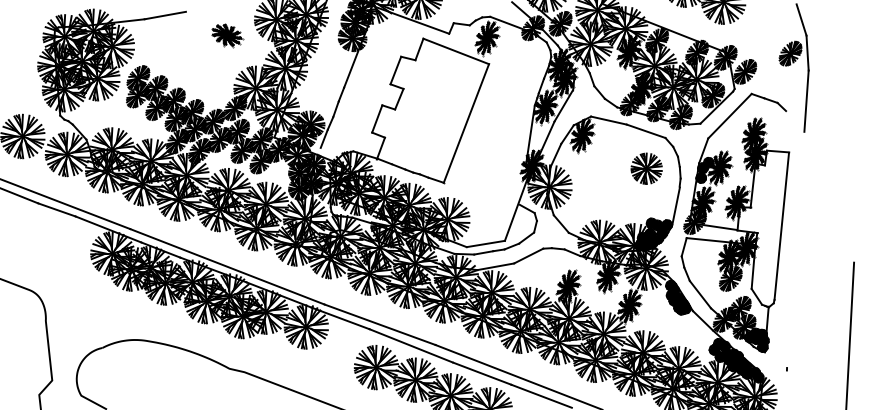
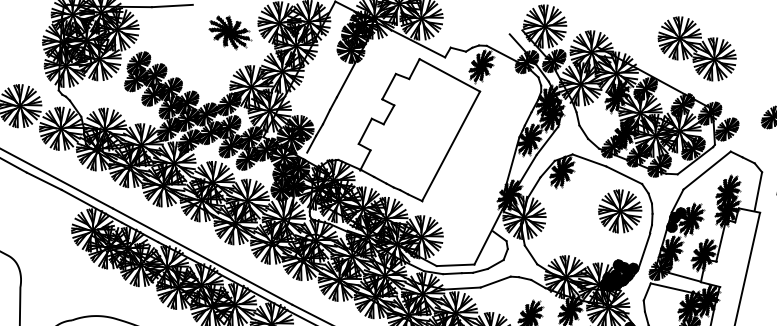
part: (227, 35) -> (230, 32), size x1.43
line: (784, 131) -> (758, 191), added
part: (646, 168) -> (620, 211), size x1.43

